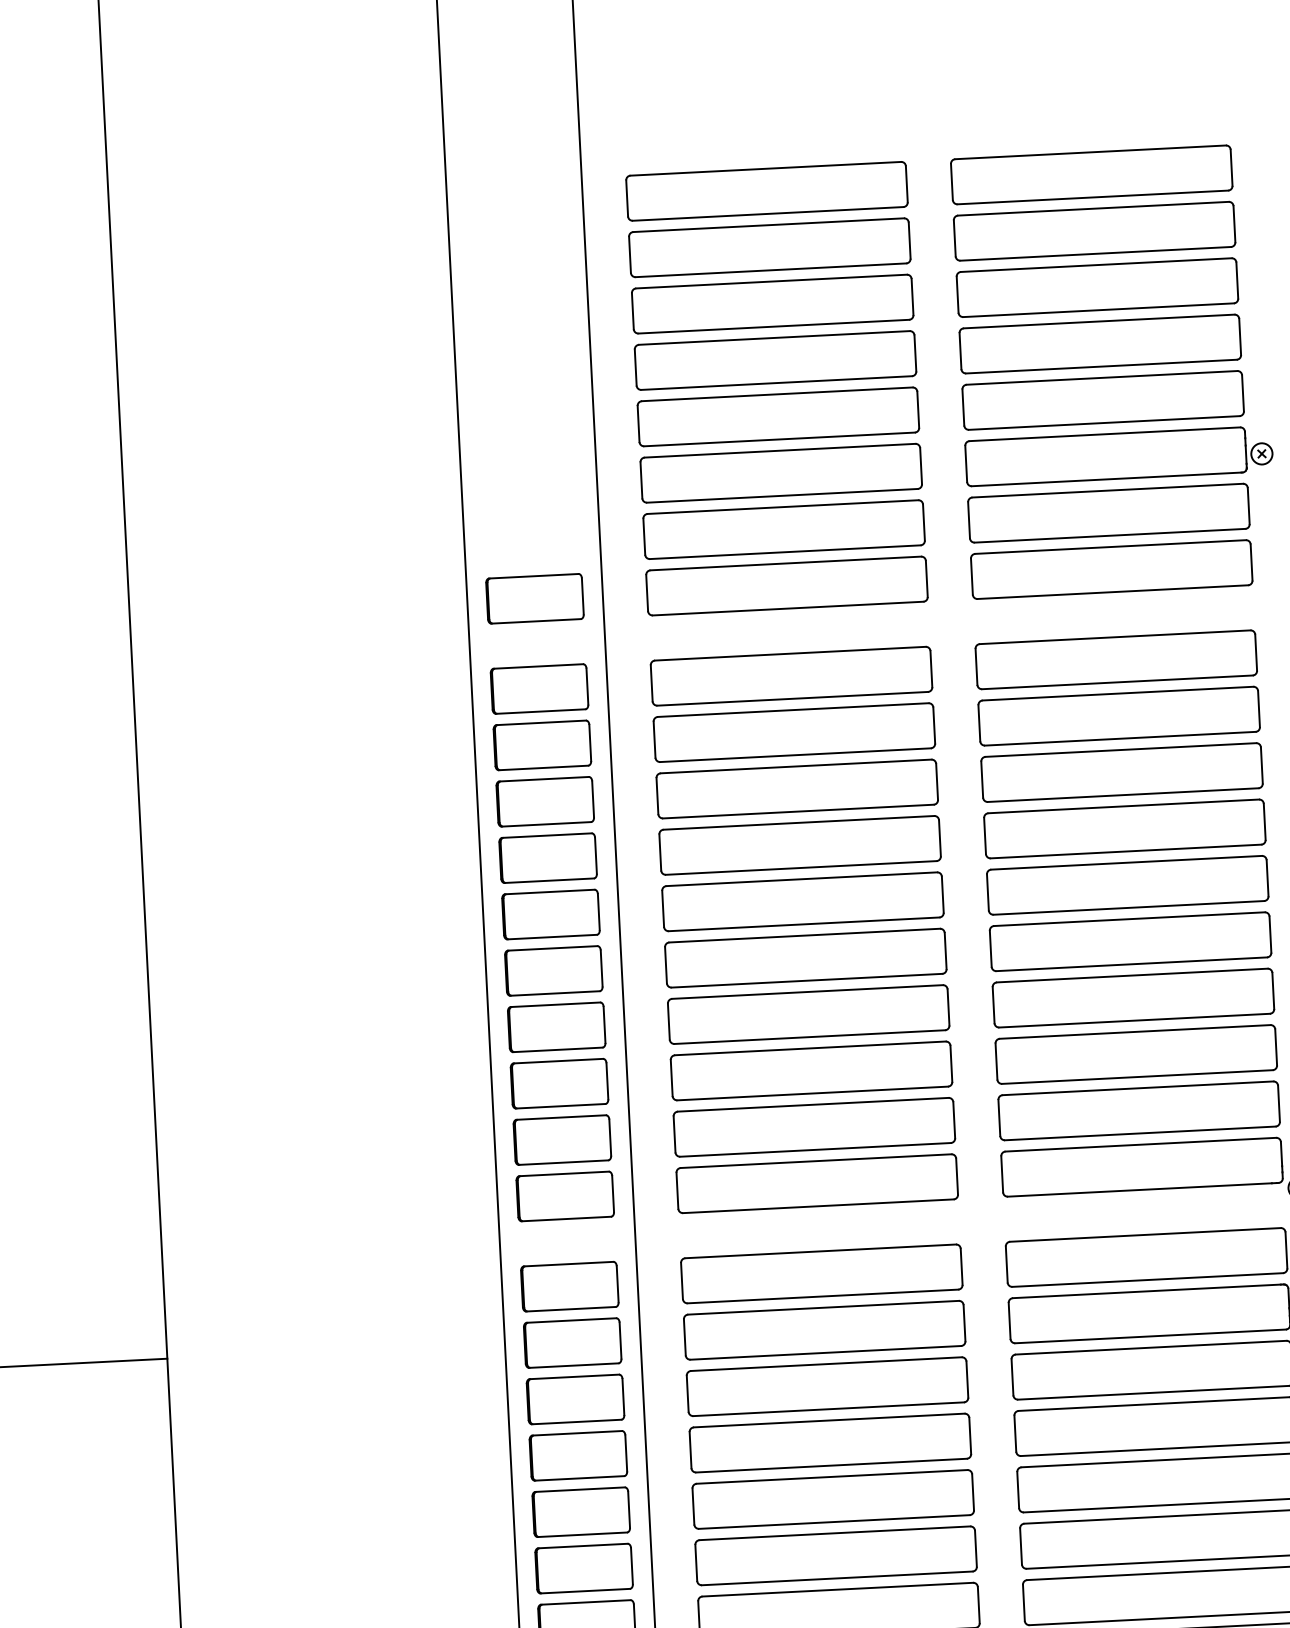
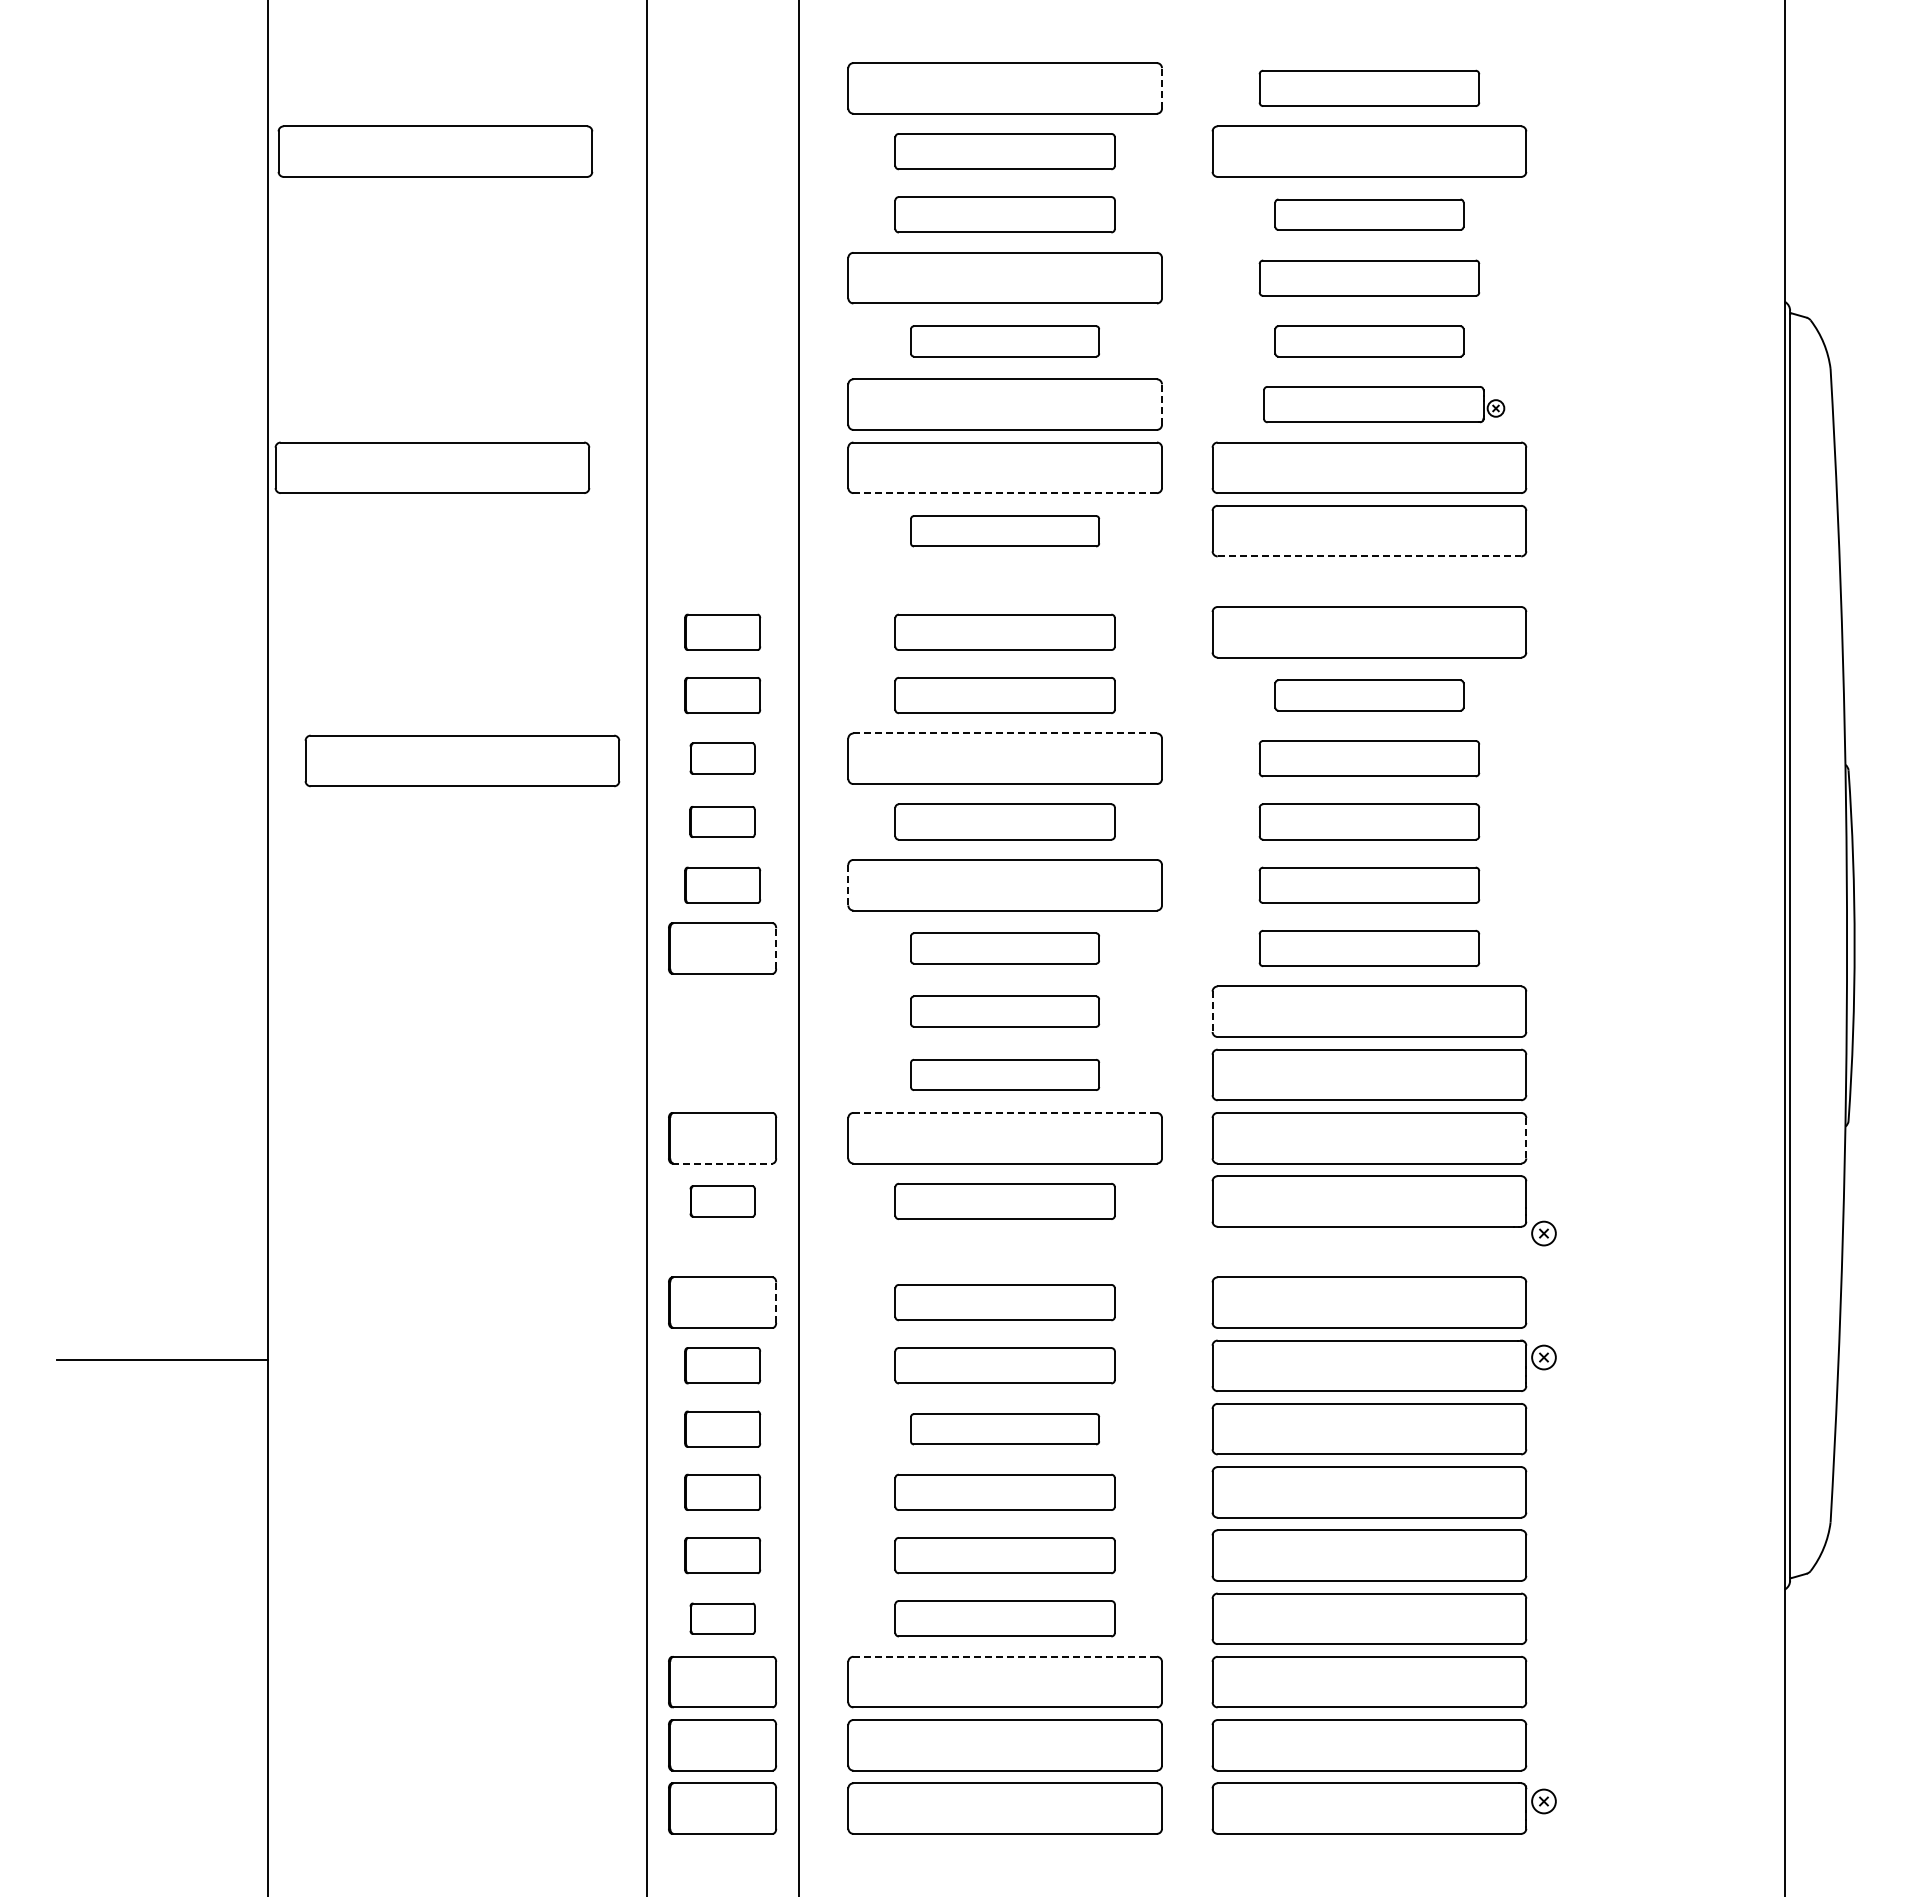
part: (1091, 174) -> (1369, 88), size x0.7
line: (907, 183) -> (1162, 87), solid -> dashed
part: (769, 247) -> (1004, 151), size x0.7
part: (261, 273) -> (435, 151), added
part: (1097, 287) -> (1369, 214), size x0.6
part: (772, 303) -> (1004, 214), size x0.7
part: (1100, 344) -> (1369, 278), size x0.7
part: (1103, 400) -> (1369, 341), size x0.6
part: (777, 417) -> (1004, 341), size x0.6
part: (1118, 456) -> (1383, 404), size x0.7
line: (921, 466) -> (1162, 404), solid -> dashed
line: (785, 552) -> (1005, 493), solid -> dashed
part: (273, 555) -> (432, 467), added
part: (786, 586) -> (1004, 531), size x0.6
line: (1112, 592) -> (1369, 556), solid -> dashed
part: (534, 599) -> (722, 531), removed
part: (790, 676) -> (1004, 632), size x0.7
part: (539, 689) -> (722, 632), size x0.7
part: (1119, 716) -> (1369, 695), size x0.6
part: (793, 732) -> (1004, 695), size x0.7
part: (542, 745) -> (722, 695), size x0.7
line: (796, 766) -> (1005, 733), solid -> dashed
part: (1122, 772) -> (1369, 758), size x0.7
part: (545, 801) -> (722, 758), size x0.6
part: (313, 815) -> (462, 760), added
part: (1124, 828) -> (1369, 821), size x0.7
part: (799, 844) -> (1004, 821), size x0.7
part: (548, 857) -> (722, 821), size x0.6
part: (1127, 885) -> (1369, 885), size x0.7
line: (663, 909) -> (848, 885), solid -> dashed
part: (550, 914) -> (722, 885), size x0.7
part: (1130, 941) -> (1369, 948), size x0.7
part: (805, 958) -> (1004, 948), size x0.6
line: (601, 968) -> (776, 948), solid -> dashed
line: (993, 1005) -> (1212, 1012), solid -> dashed
part: (808, 1014) -> (1004, 1011), size x0.6
part: (556, 1027) -> (722, 1011), removed
part: (810, 1070) -> (1004, 1074), size x0.6
part: (559, 1083) -> (722, 1074), removed
line: (1279, 1103) -> (1526, 1137), solid -> dashed
line: (813, 1104) -> (1005, 1112), solid -> dashed
line: (564, 1162) -> (723, 1163), solid -> dashed
part: (816, 1183) -> (1004, 1201), size x0.7
part: (565, 1196) -> (722, 1201), size x0.6
part: (821, 1273) -> (1004, 1302), size x0.7
line: (617, 1284) -> (776, 1302), solid -> dashed
part: (824, 1329) -> (1004, 1365), size x0.7
part: (572, 1342) -> (722, 1365), size x0.7
part: (826, 1387) -> (1004, 1429), size x0.6
part: (575, 1399) -> (722, 1429), size x0.7
part: (829, 1443) -> (1004, 1492), size x0.7
part: (578, 1455) -> (722, 1492), size x0.7
part: (832, 1499) -> (1004, 1555), size x0.7
part: (581, 1512) -> (722, 1555), size x0.7
part: (835, 1555) -> (1004, 1618), size x0.7
part: (584, 1568) -> (722, 1618), size x0.6
line: (838, 1589) -> (1005, 1656), solid -> dashed

